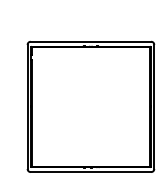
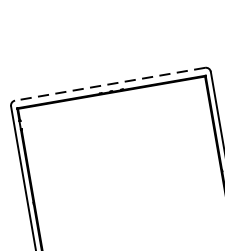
line: (90, 41) -> (109, 83), solid -> dashed

